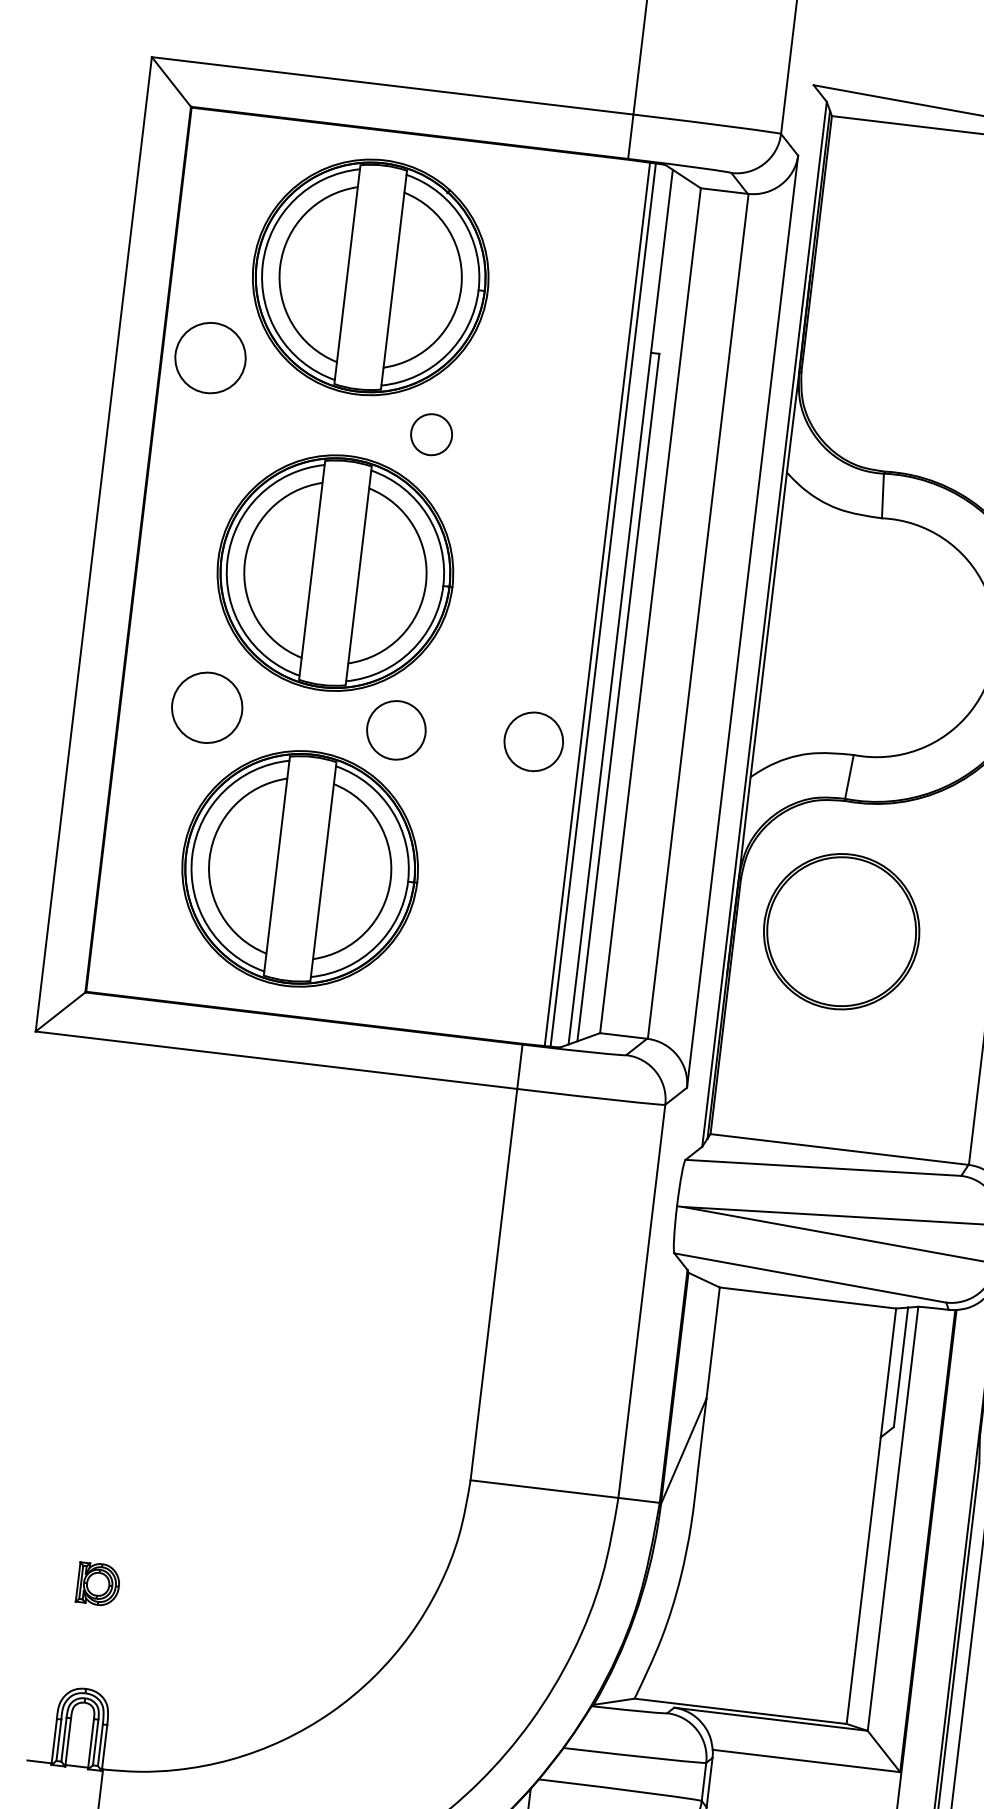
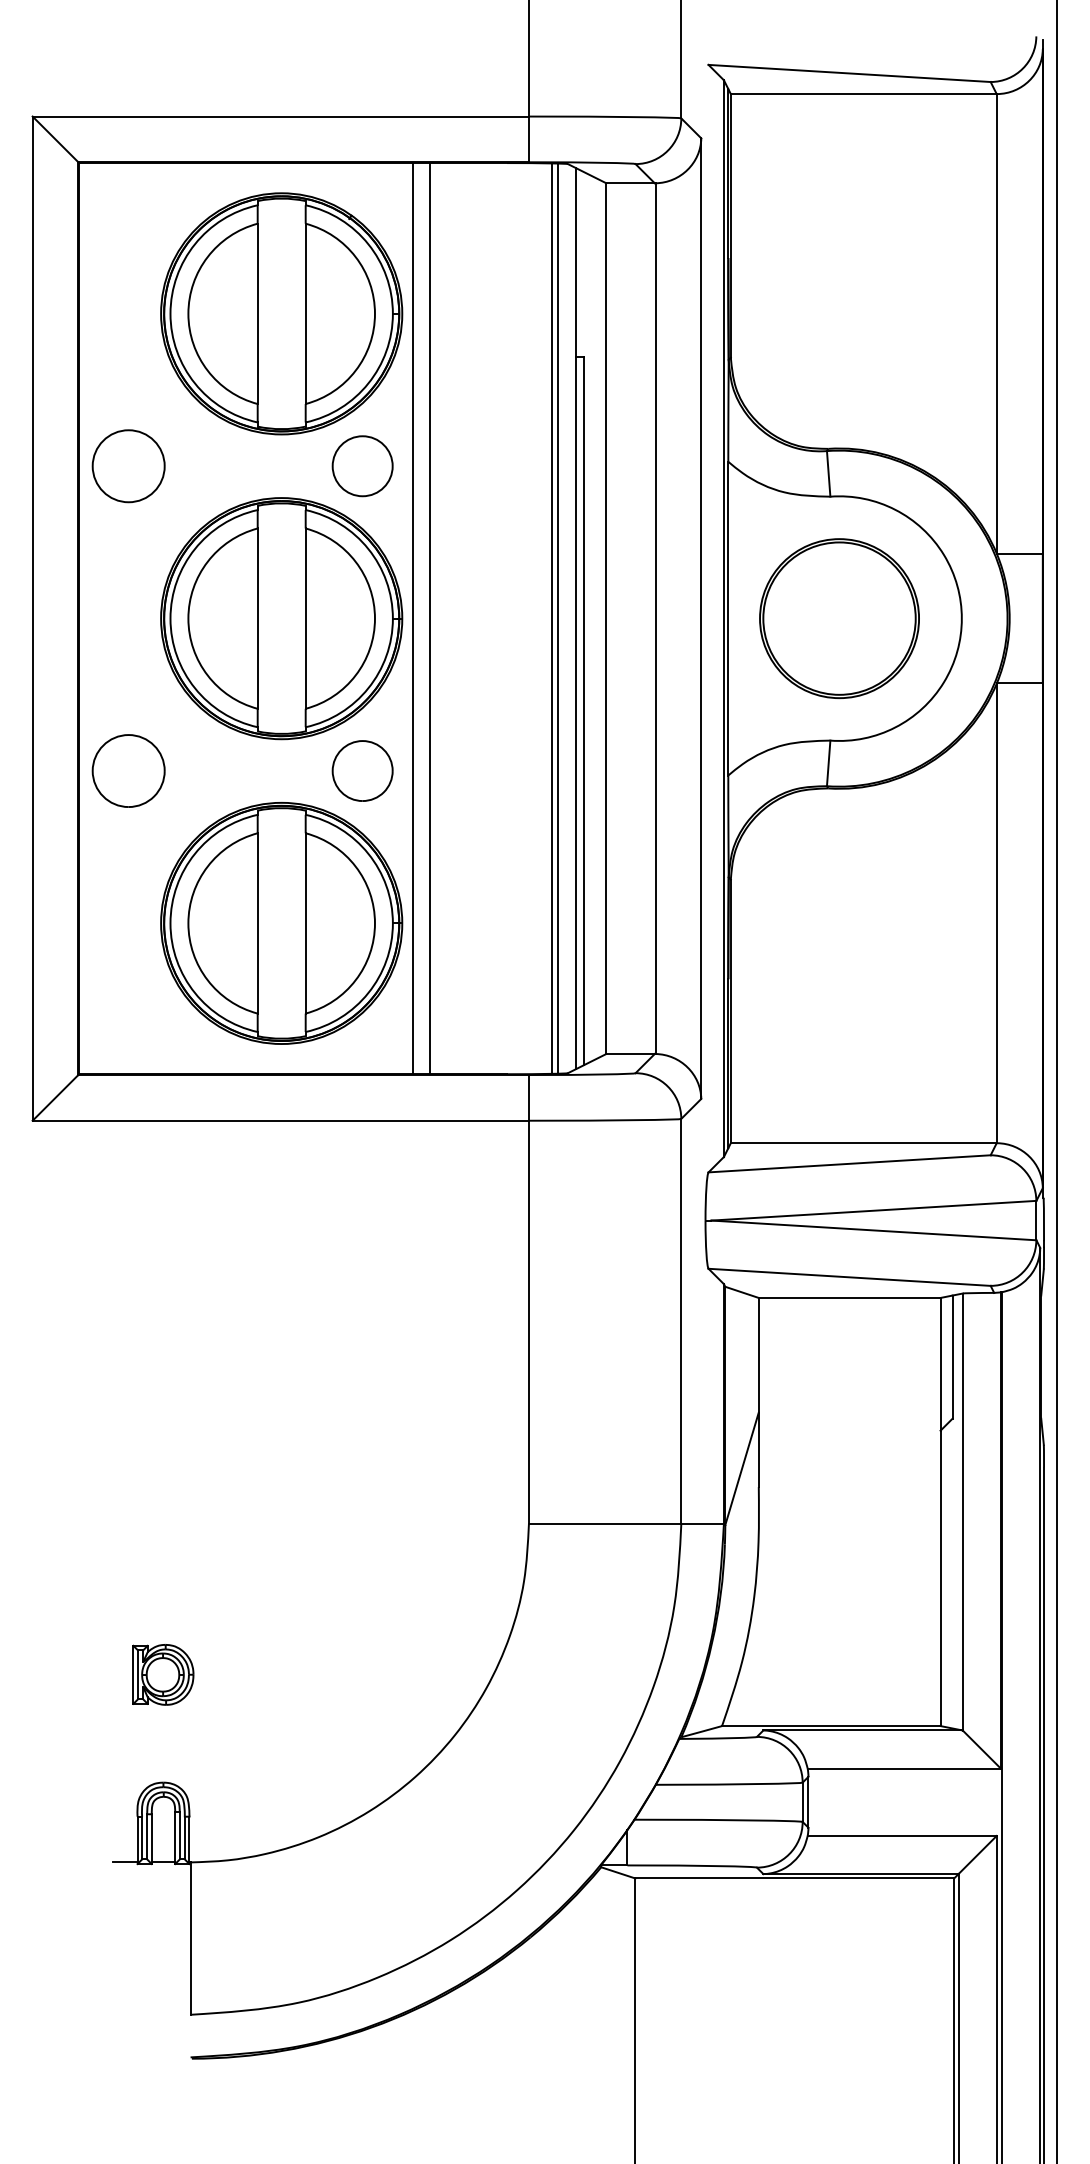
circle: (210, 358) -> (128, 466), moved
circle: (431, 434) -> (362, 466), size x1.43
line: (462, 588) -> (412, 618), added
line: (478, 590) -> (429, 618), added
part: (207, 707) -> (128, 770), moved
part: (533, 741) -> (503, 765), removed
part: (841, 931) -> (839, 618), moved
part: (98, 1583) -> (163, 1674), size x1.43

